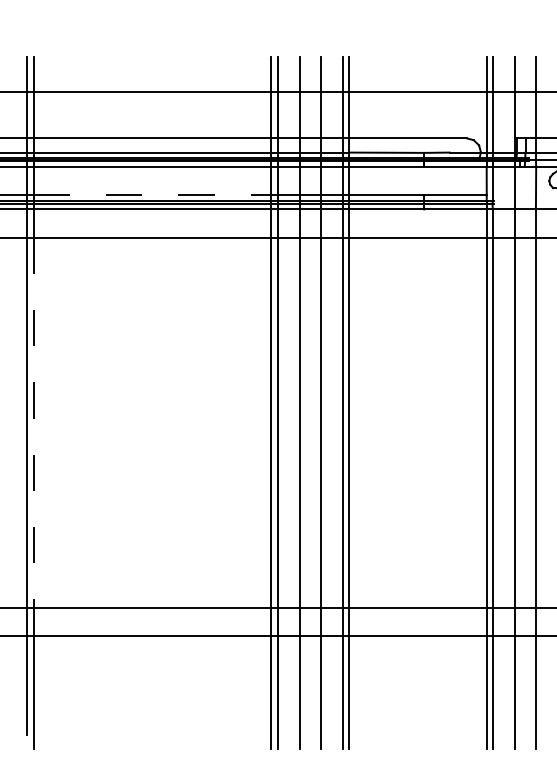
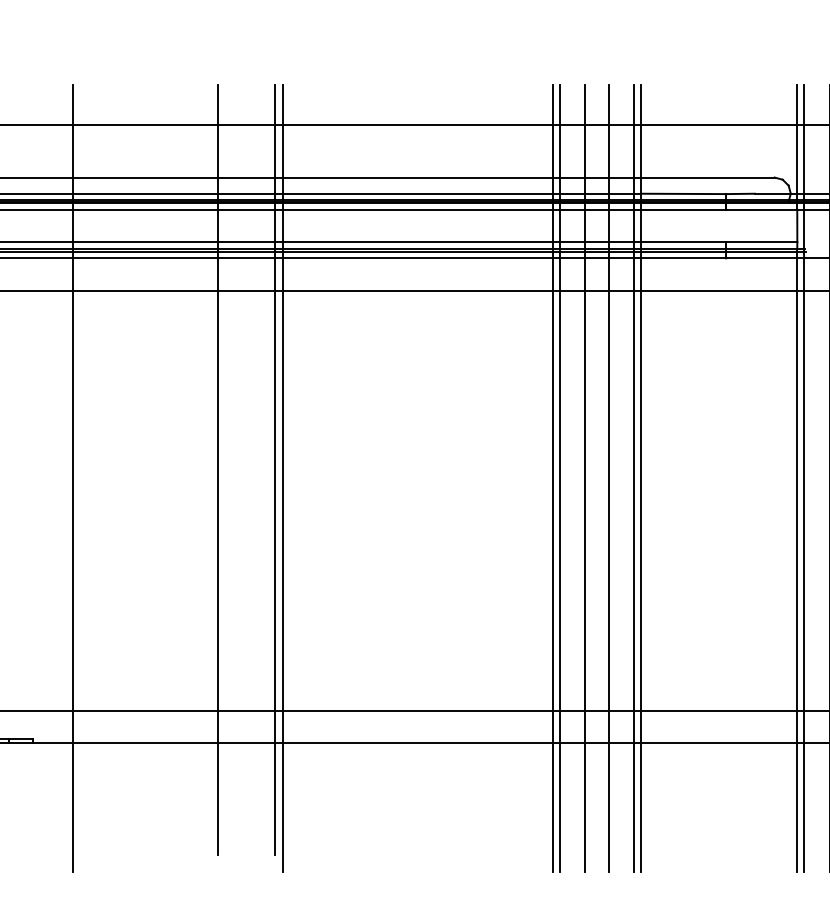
line: (152, 195) -> (417, 242), dashed -> solid
line: (33, 423) -> (282, 501), dashed -> solid

